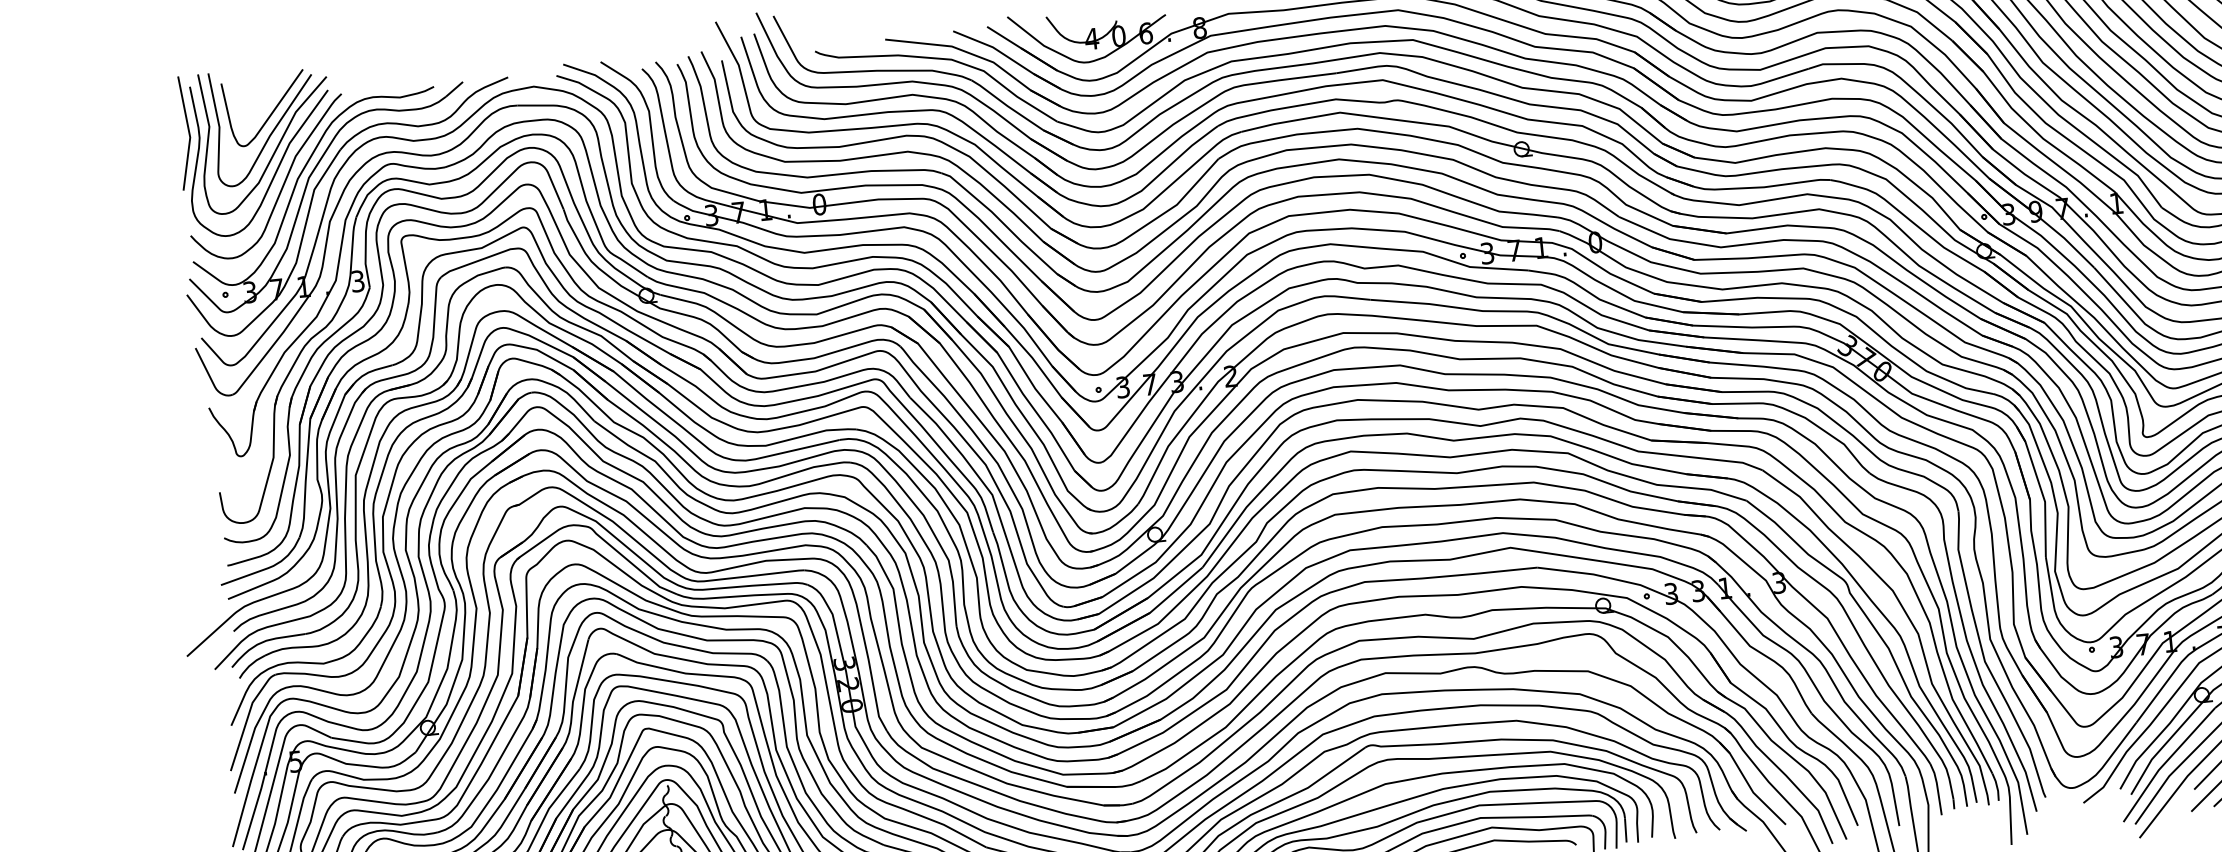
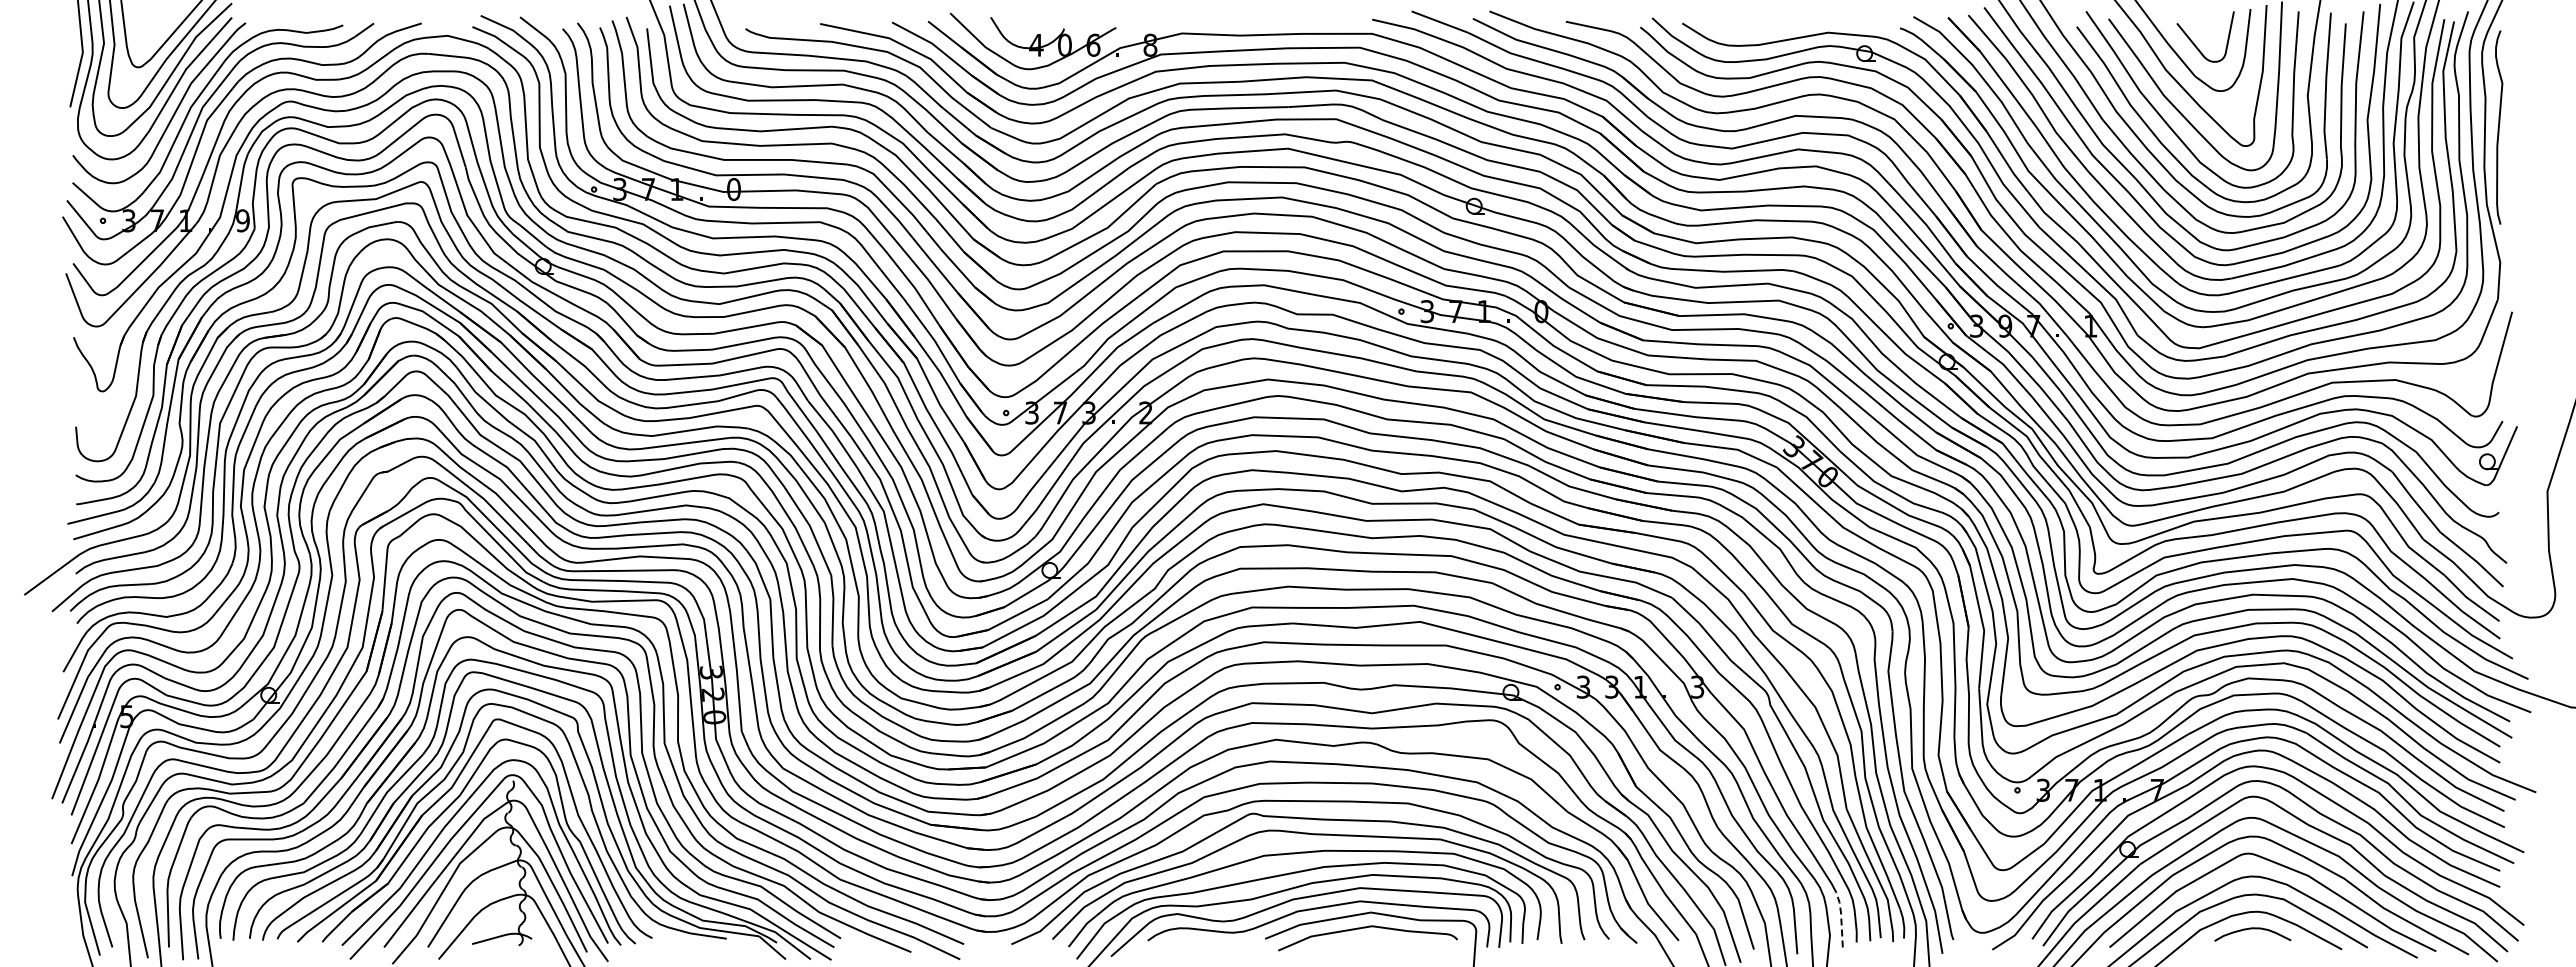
text: (357, 281) -> (242, 220), 3 -> 9
line: (1937, 787) -> (1841, 917), solid -> dashed

